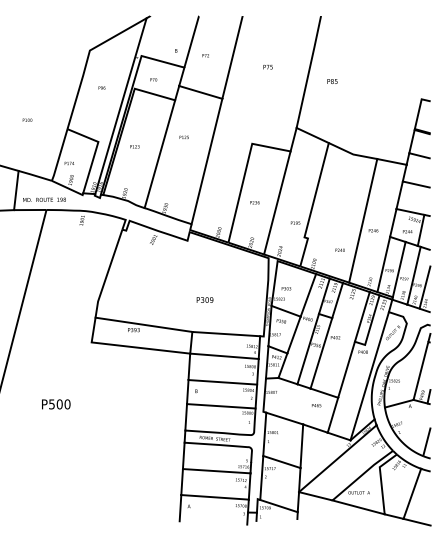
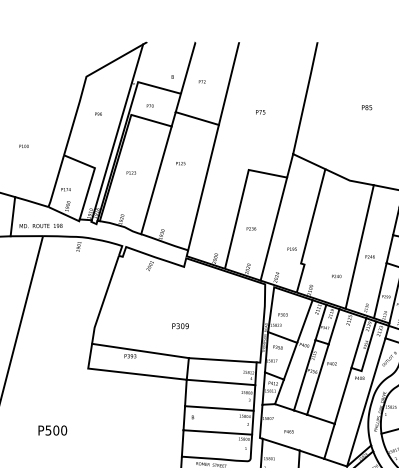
text: (267, 67) -> (260, 112), moved
text: (332, 81) -> (367, 107), moved
text: (204, 299) -> (180, 325), moved
text: (316, 405) -> (289, 431), moved

